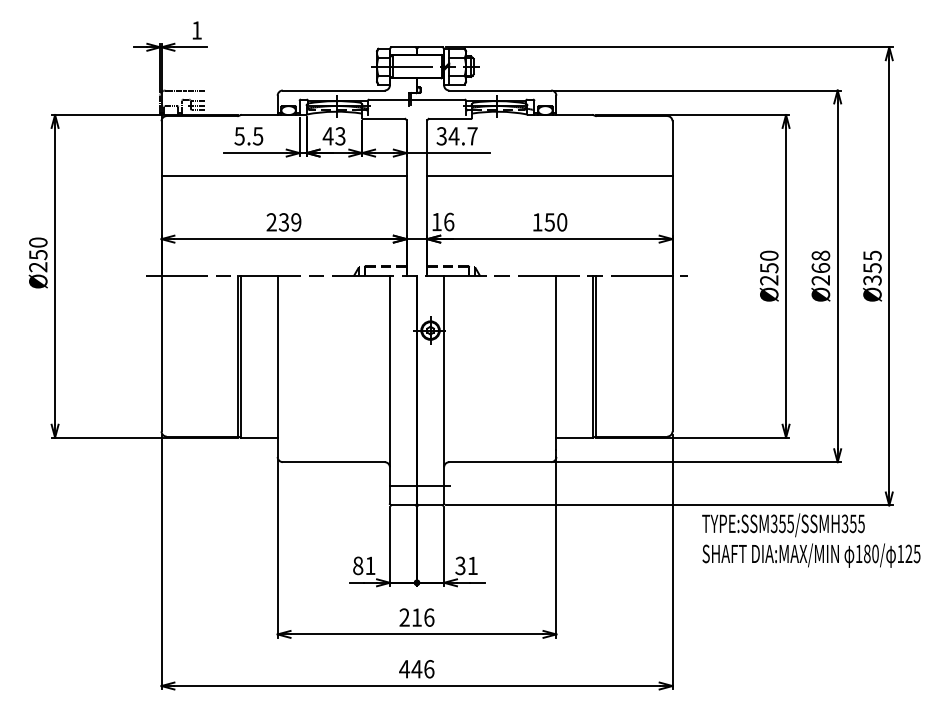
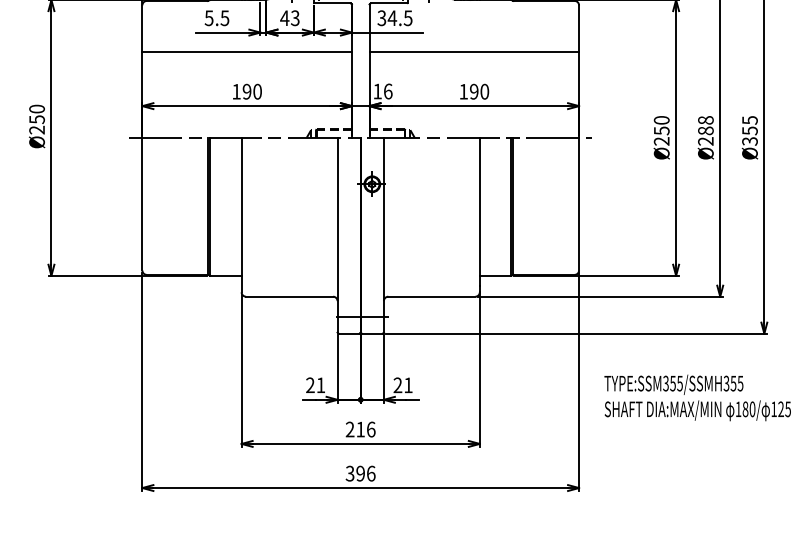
text: (472, 136) -> (408, 18), 34.7 -> 34.5
text: (283, 222) -> (246, 91), 239 -> 190
text: (549, 222) -> (473, 91), 150 -> 190
text: (820, 268) -> (705, 131), Ø268 -> Ø288
text: (811, 540) -> (697, 397), moved
text: (358, 565) -> (310, 385), 81 -> 21
text: (460, 566) -> (397, 385), 31 -> 21
text: (410, 669) -> (355, 473), 446 -> 396

